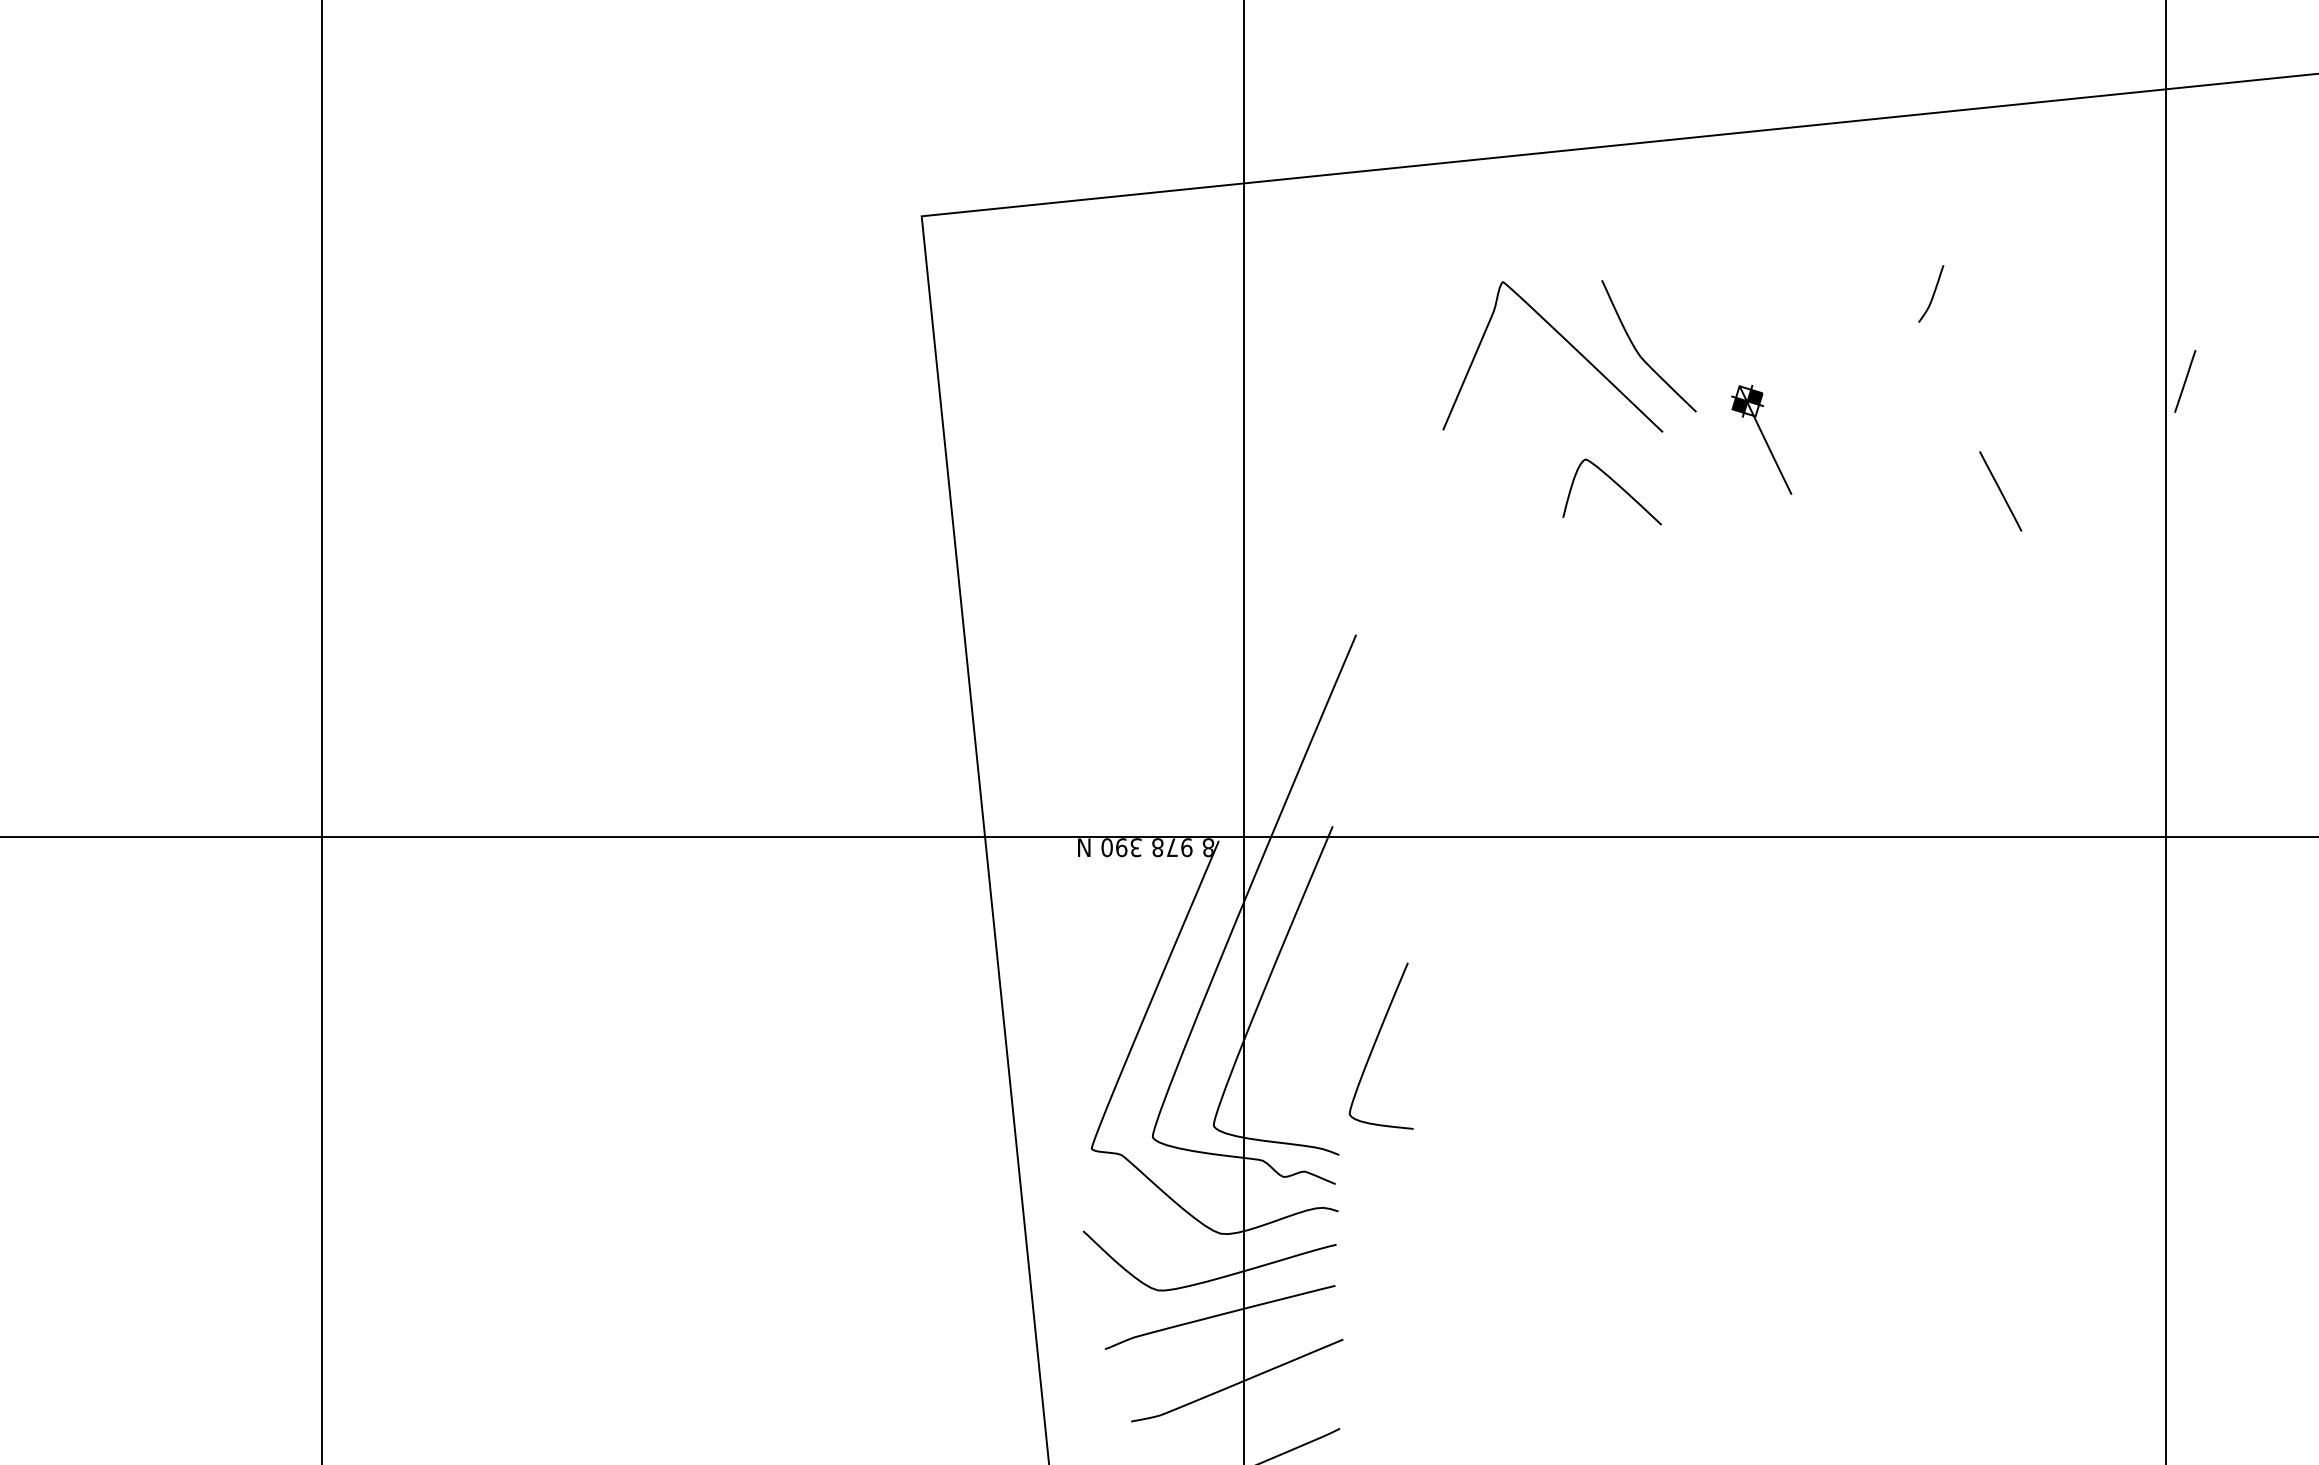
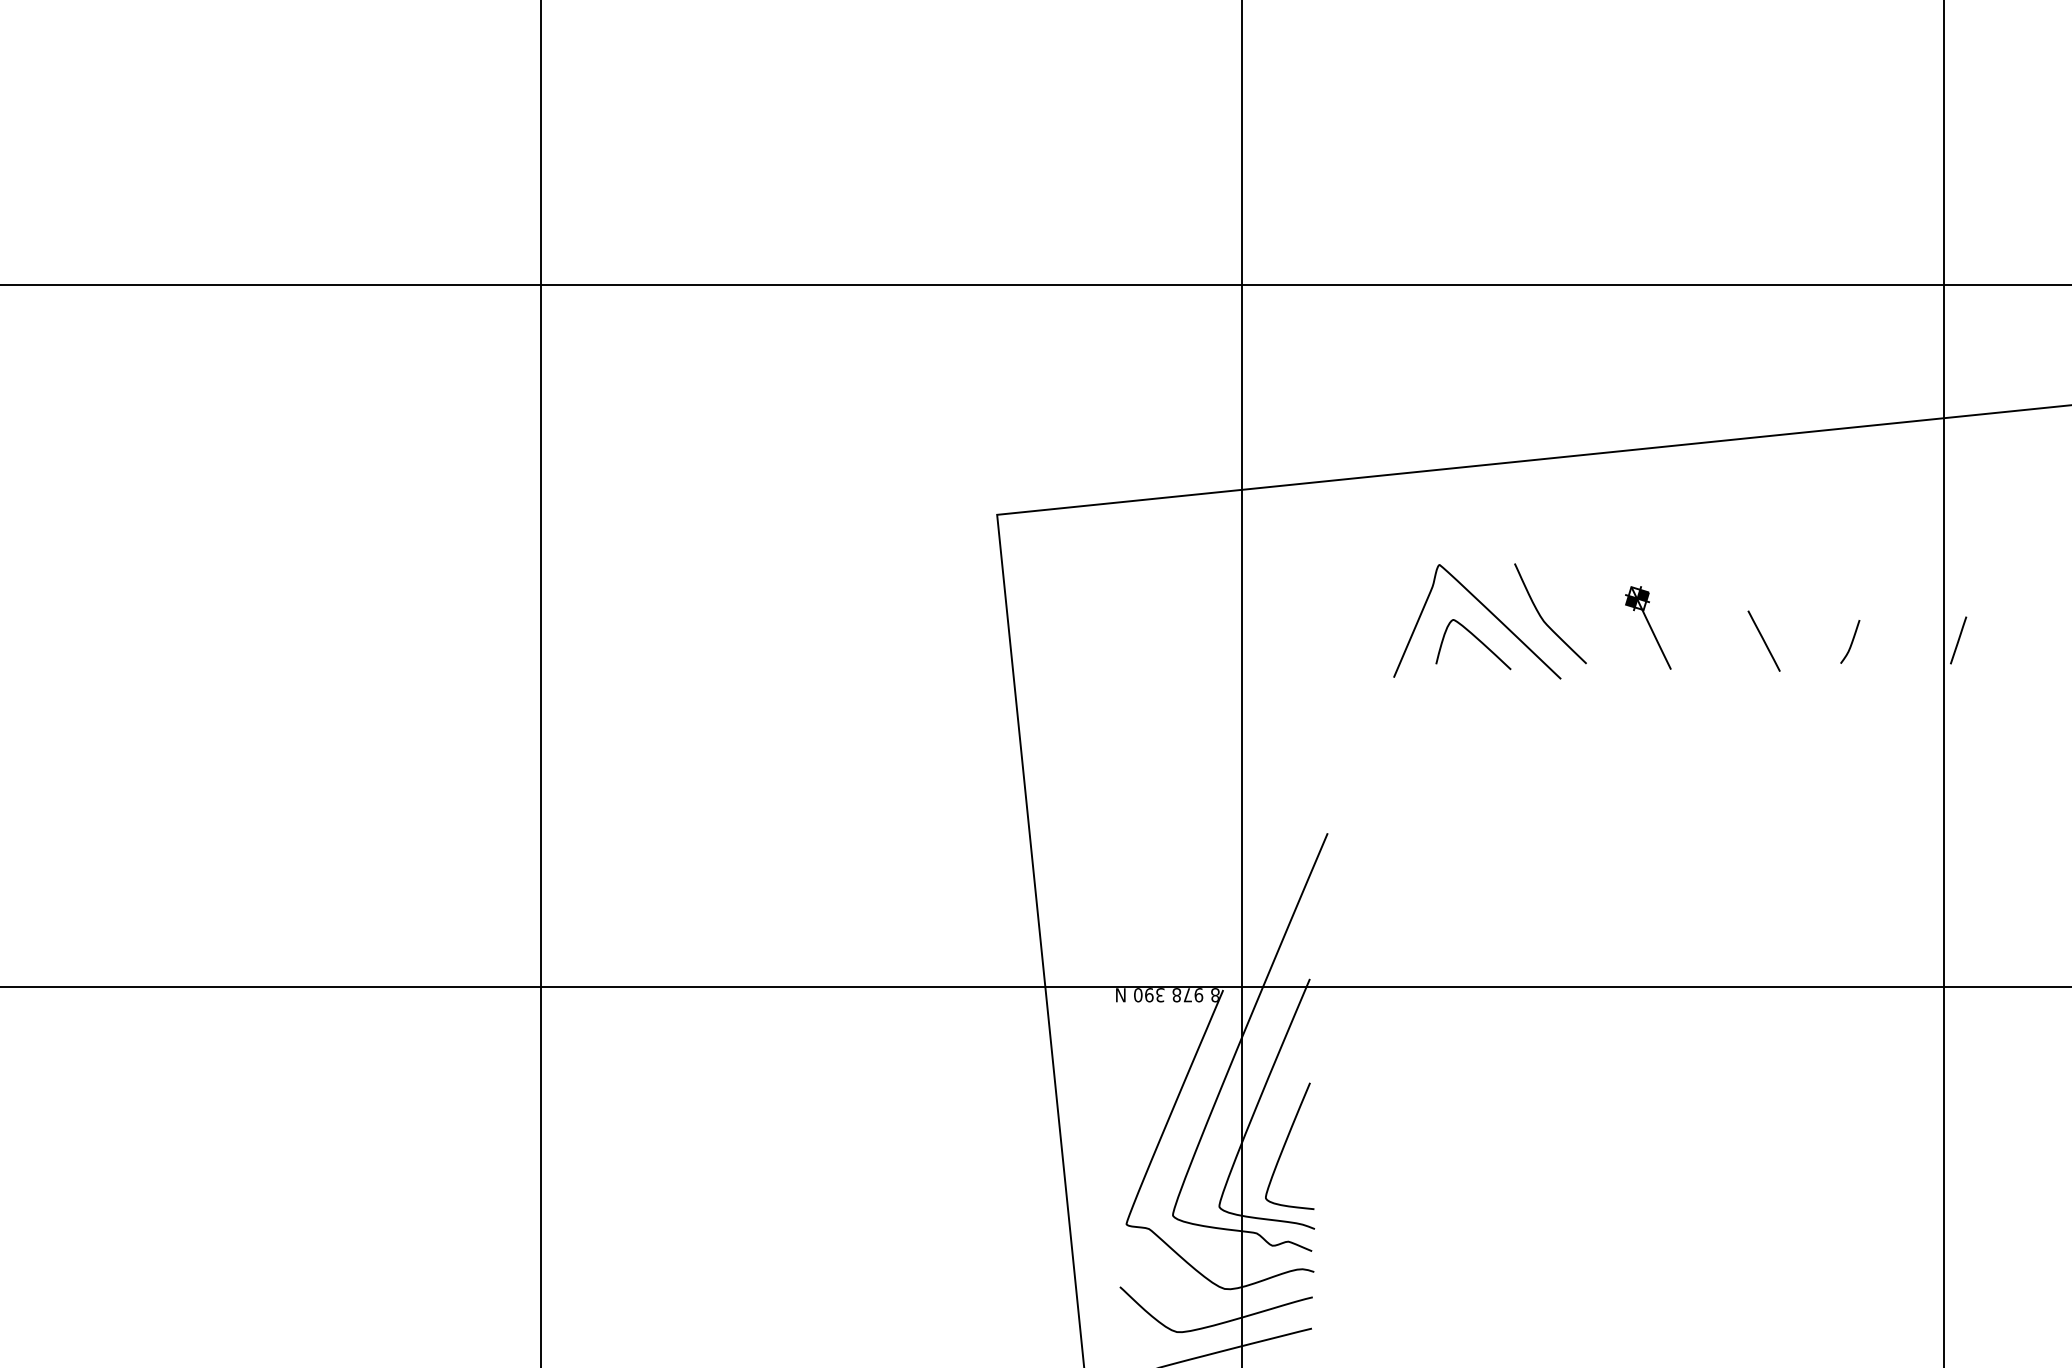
curve: (1932, 293) -> (1851, 641), moved
part: (1762, 439) -> (1648, 627), moved
curve: (1616, 485) -> (1476, 639), moved
line: (1999, 490) -> (1763, 640), moved
curve: (1376, 1042) -> (1286, 1143), moved

